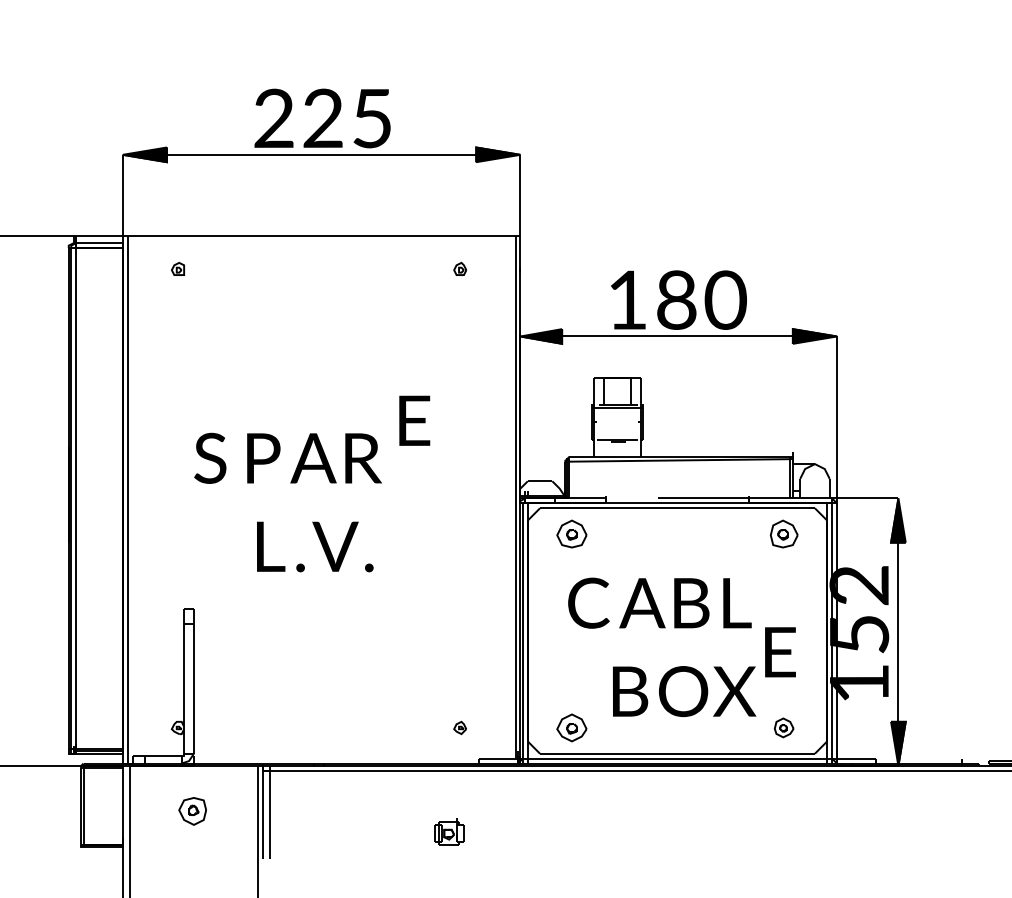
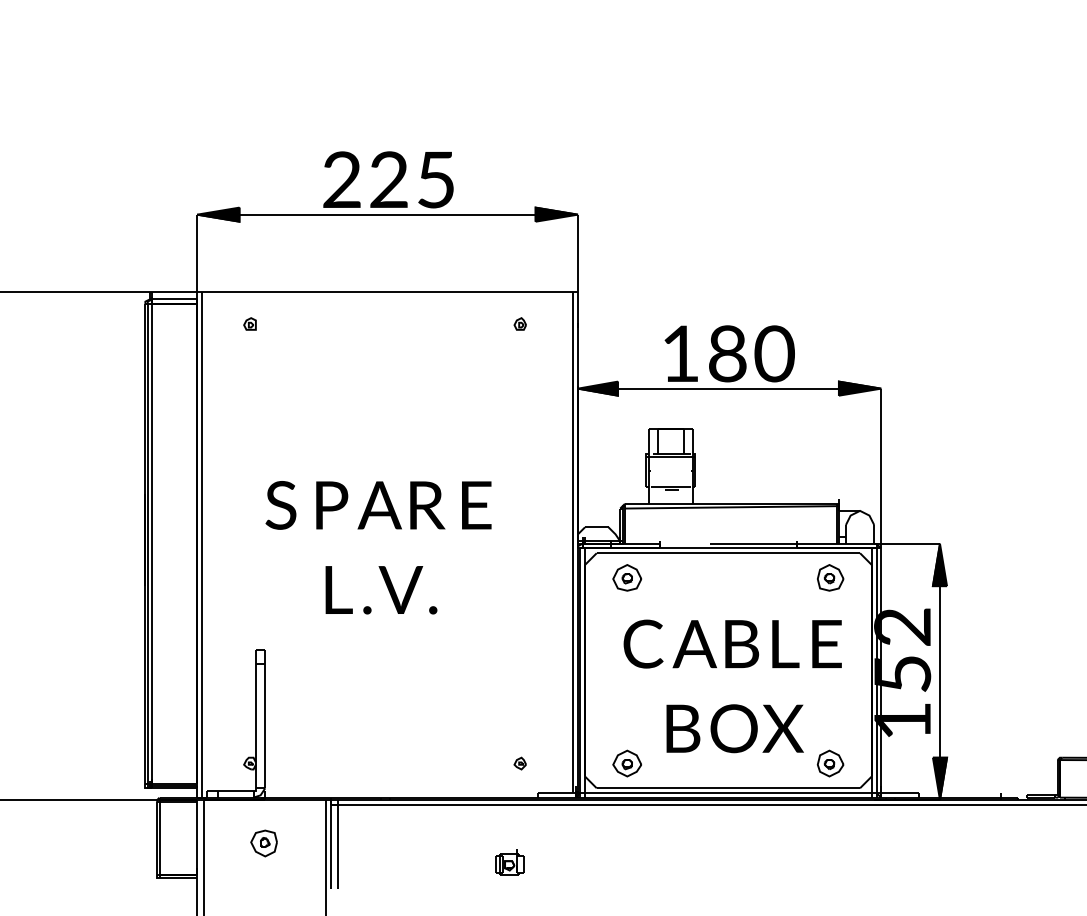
text: (414, 420) -> (476, 505), moved
text: (779, 652) -> (826, 644), moved
part: (784, 727) -> (830, 763), size x1.43

